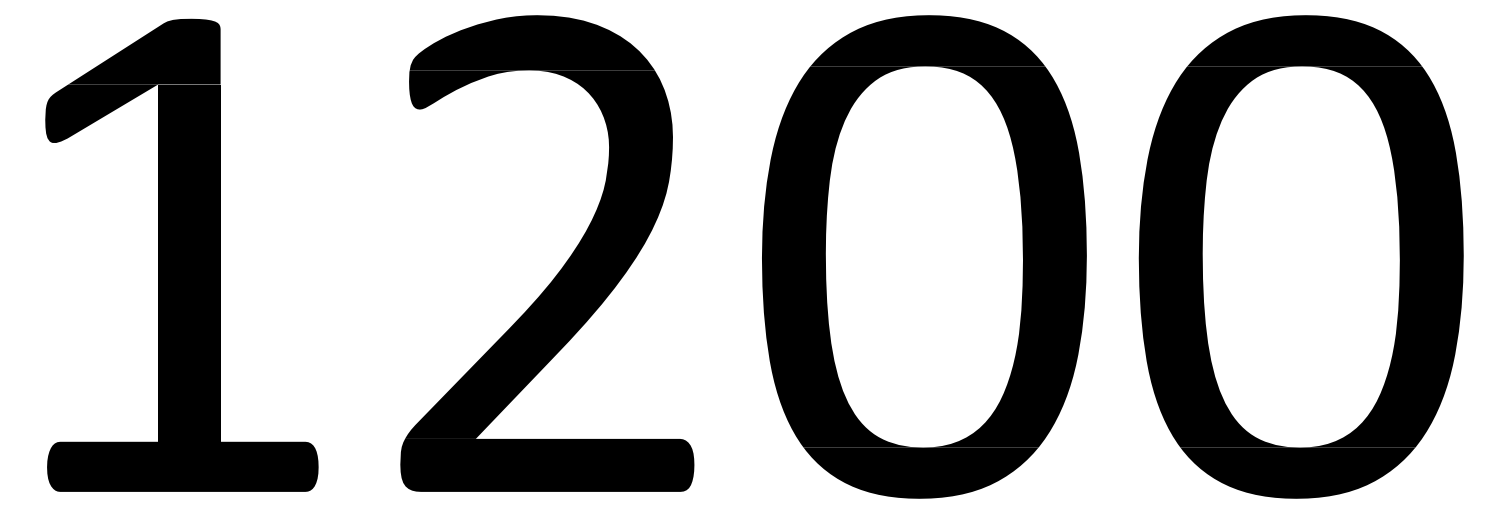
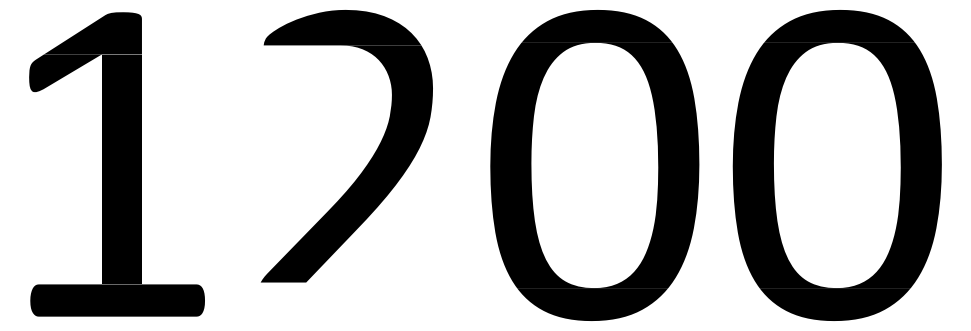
fill: (468, 89) -> (301, 57), removed
fill: (546, 465) -> (351, 299), removed

